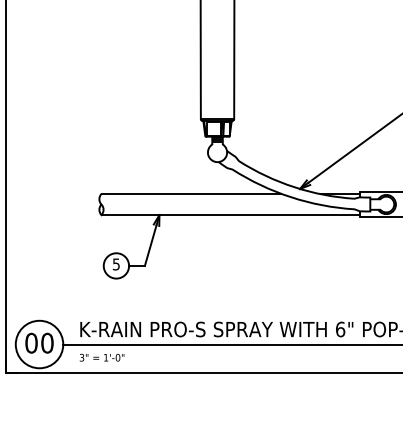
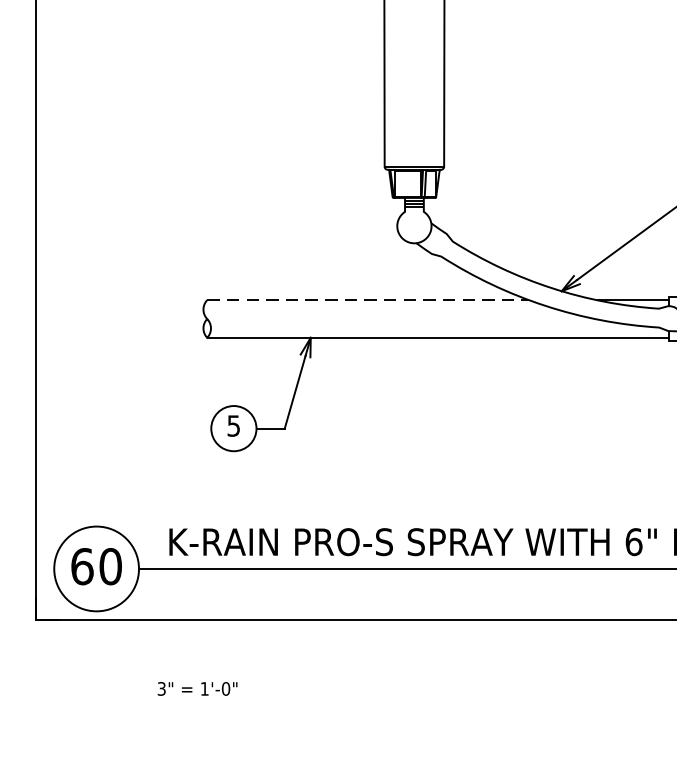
line: (192, 193) -> (369, 299), solid -> dashed
text: (31, 342) -> (82, 565), 00 -> 60
text: (101, 357) -> (196, 688), moved

